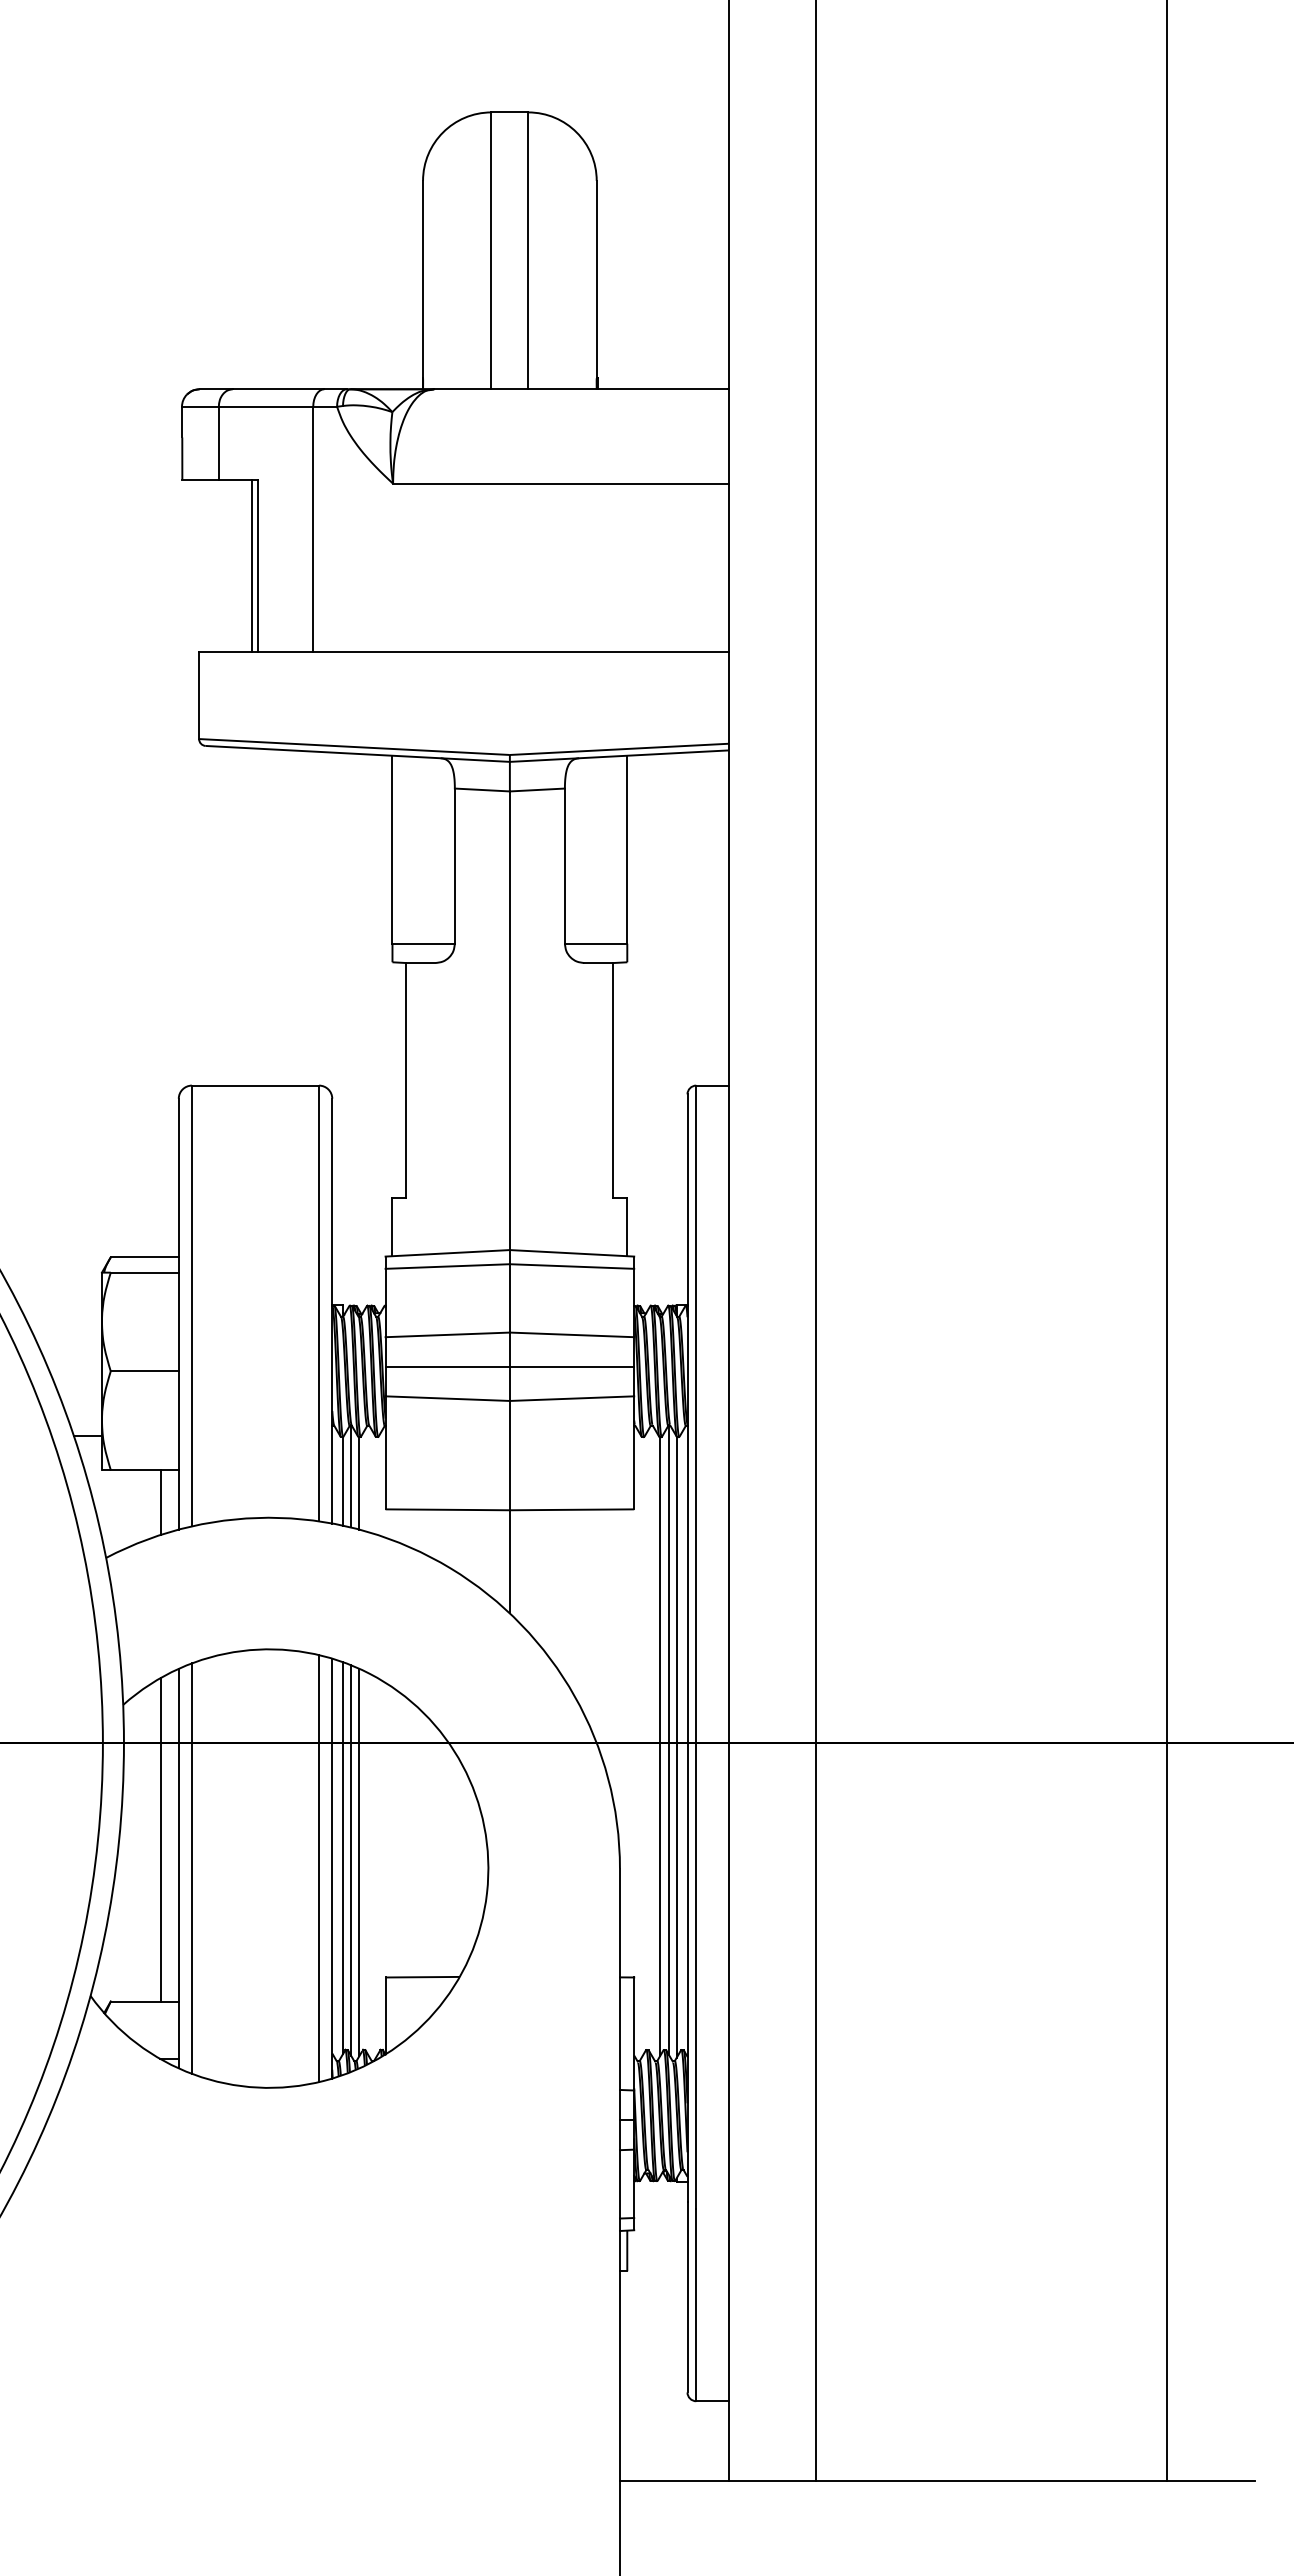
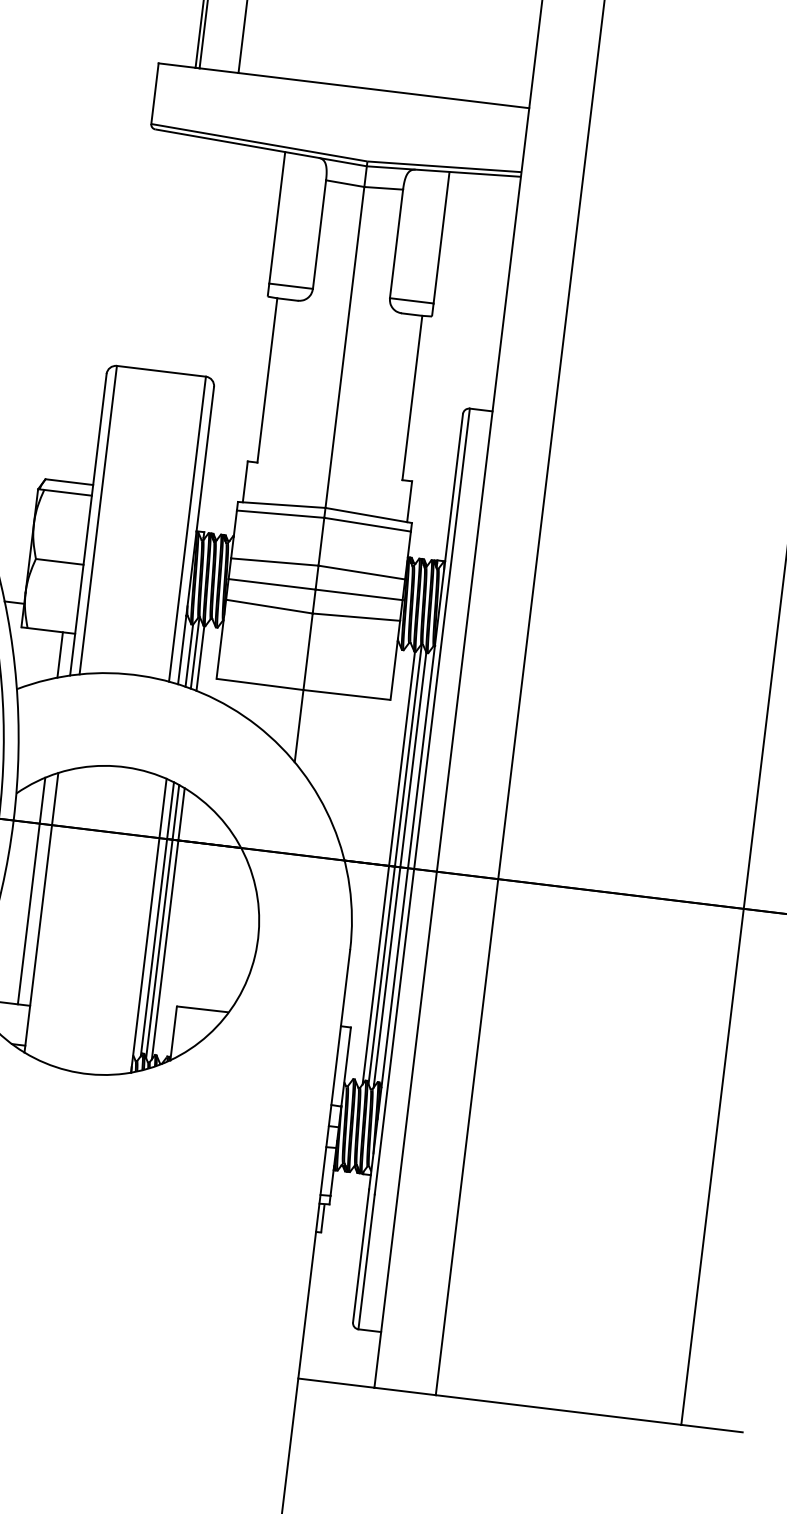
line: (191, 1868) -> (50, 913), removed
line: (319, 1868) -> (139, 924), removed

